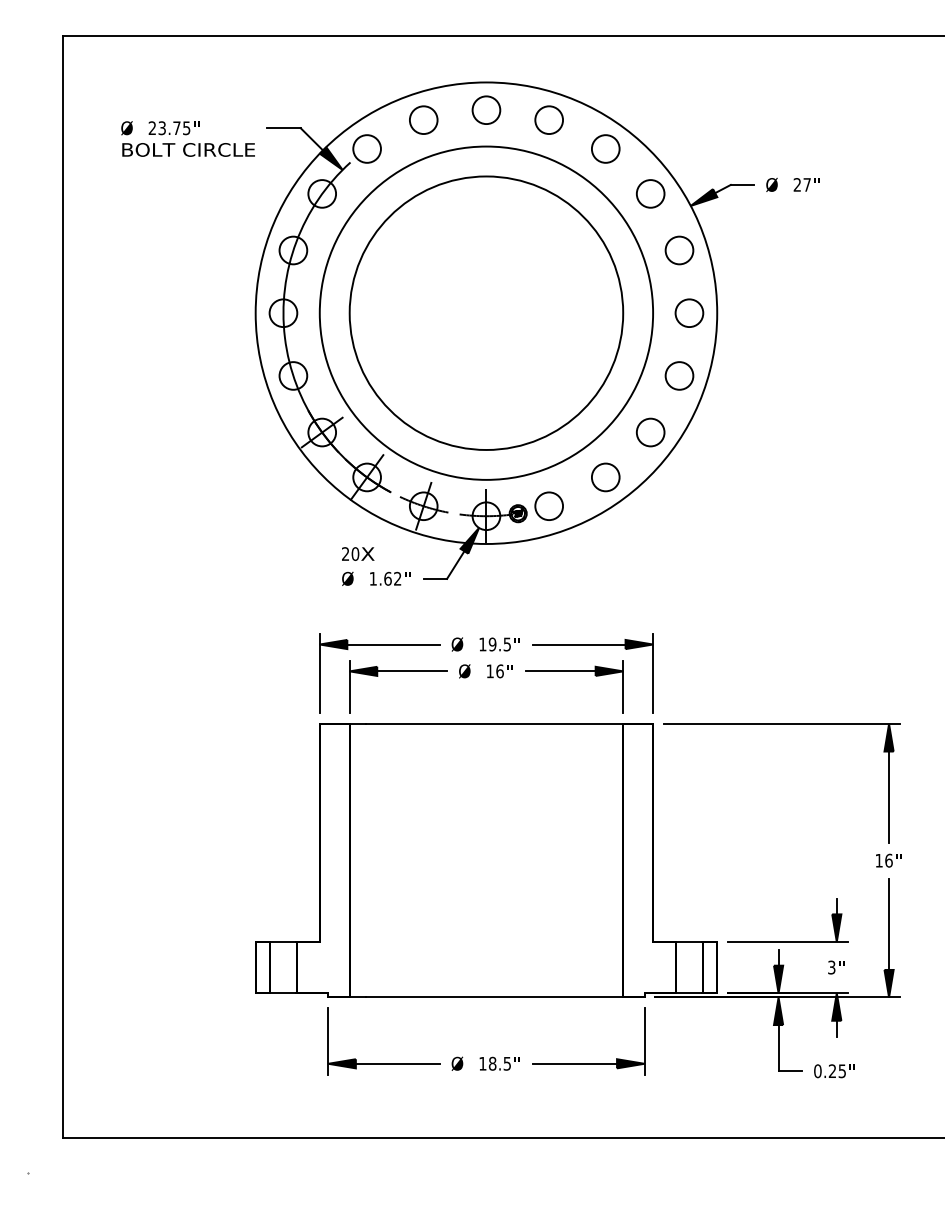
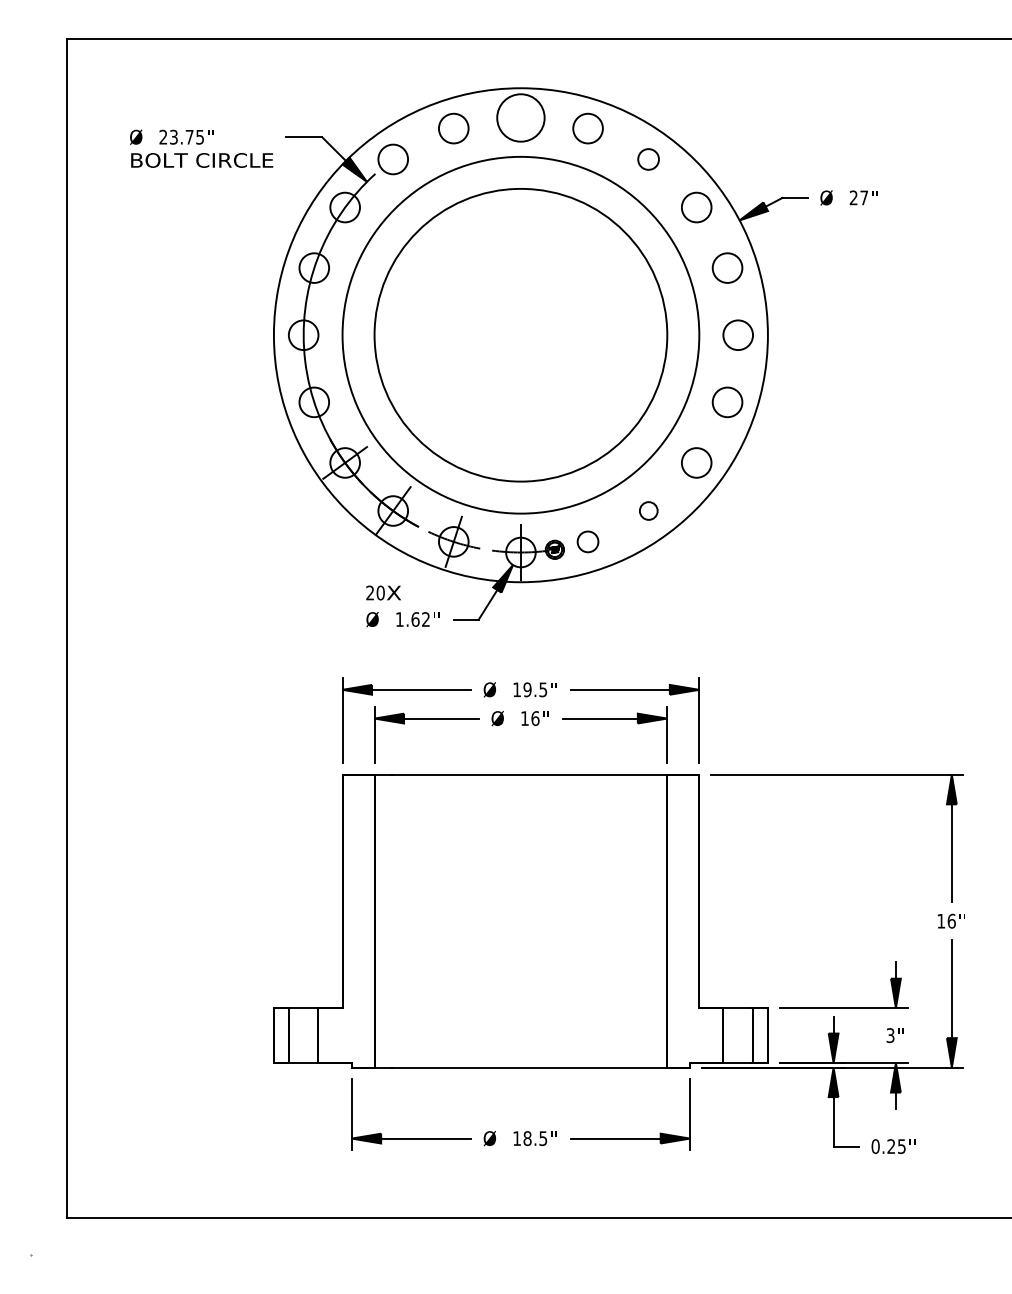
circle: (486, 109) -> (520, 117), size x1.6
circle: (605, 149) -> (648, 159), size x0.7
circle: (605, 476) -> (648, 510), size x0.6
circle: (548, 505) -> (587, 541), size x0.7

